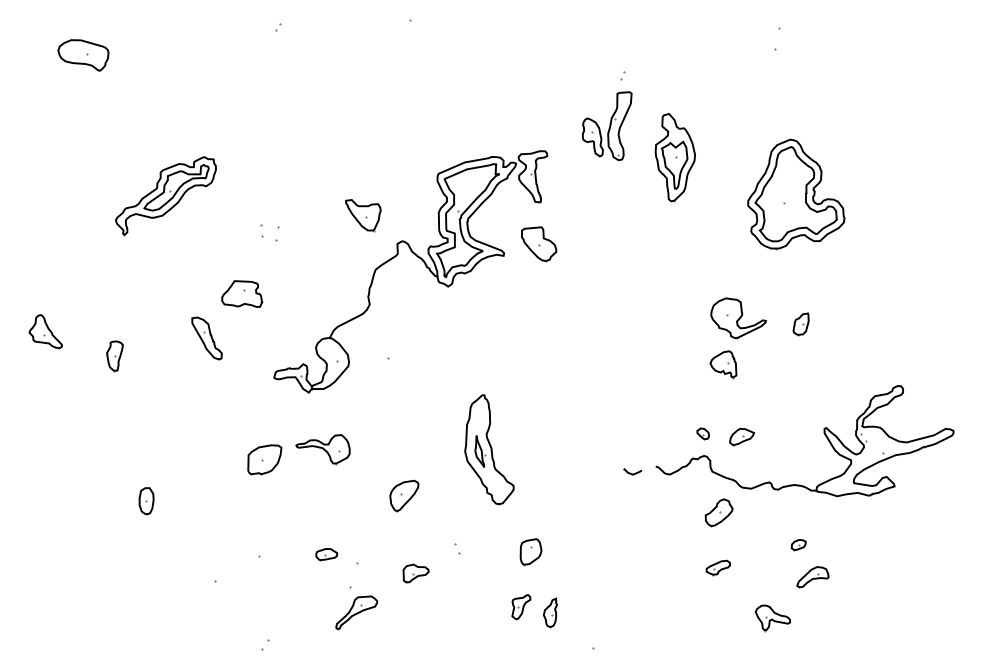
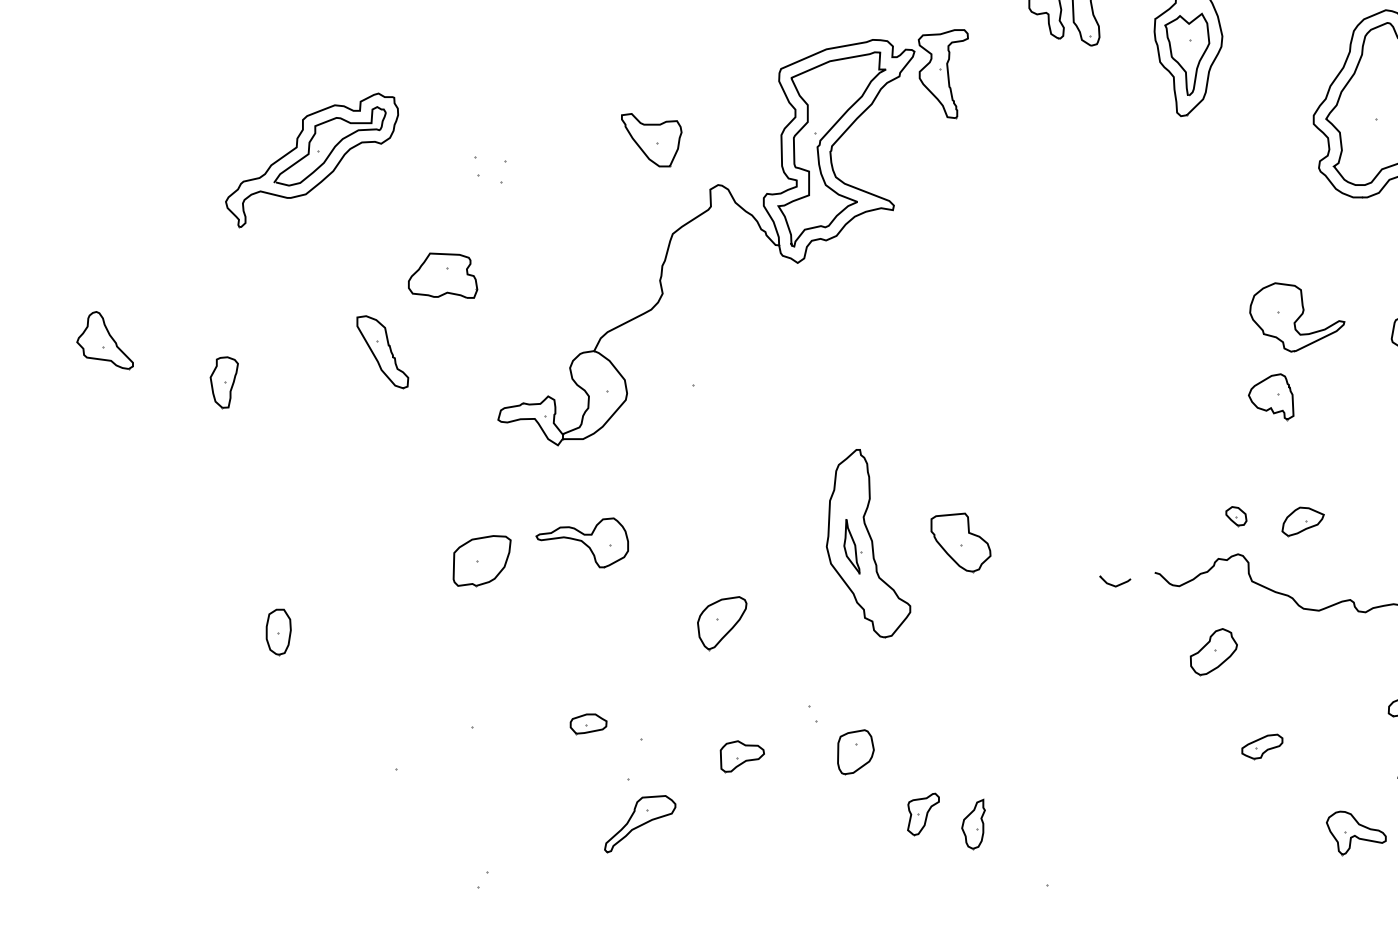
part: (165, 196) -> (311, 161), moved
part: (539, 244) -> (961, 543), moved
part: (718, 512) -> (1212, 651), moved
part: (530, 552) -> (854, 753), moved

